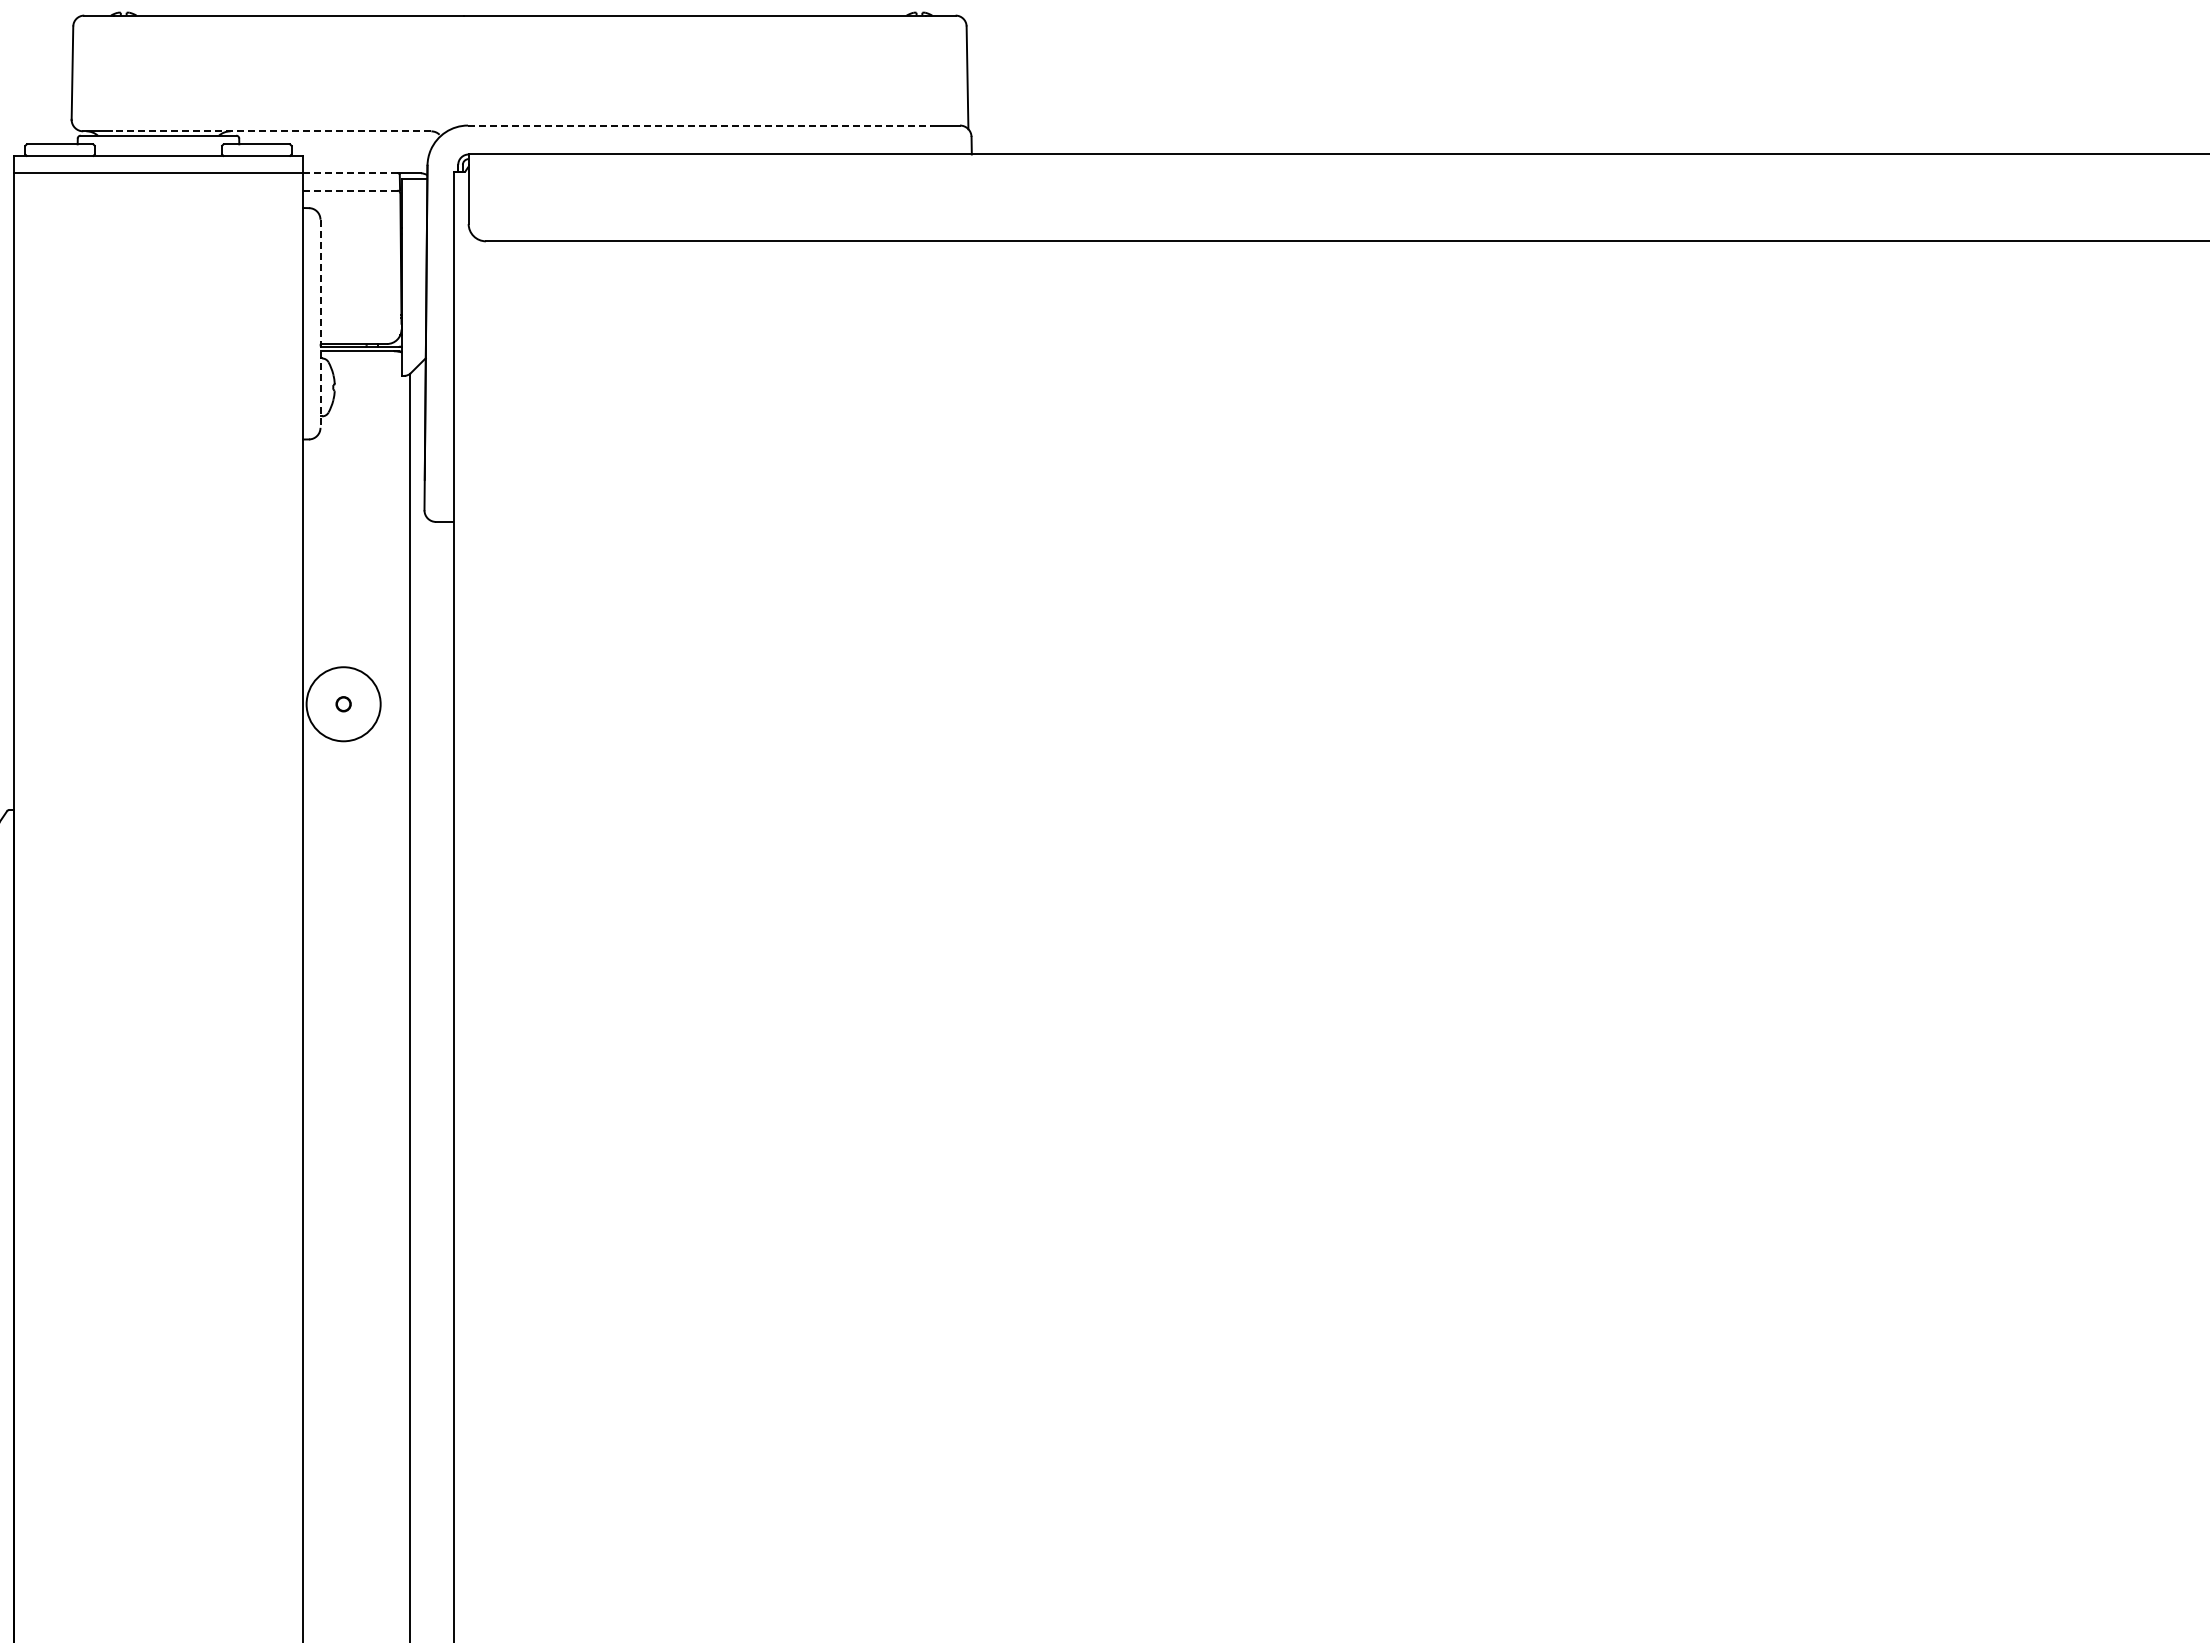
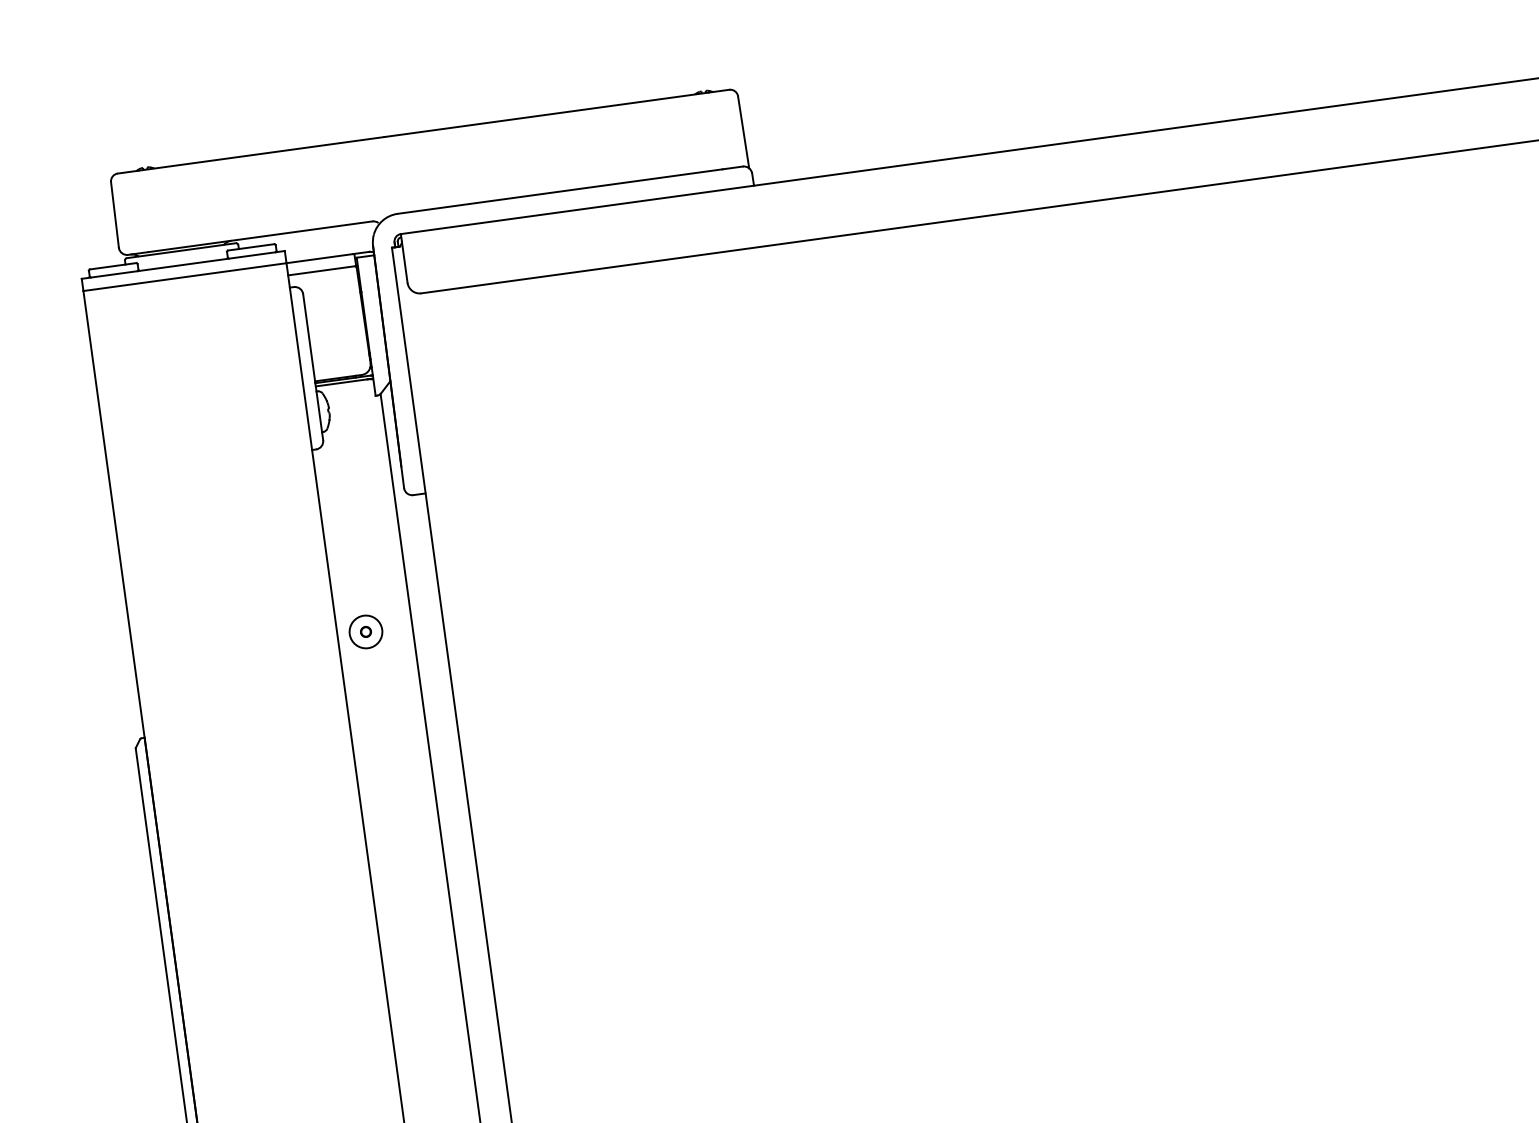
line: (699, 125) -> (560, 191), dashed -> solid
line: (271, 131) -> (260, 236), dashed -> solid
line: (350, 173) -> (319, 258), dashed -> solid
line: (352, 190) -> (322, 270), dashed -> solid
line: (320, 324) -> (313, 367), dashed -> solid
circle: (343, 704) -> (365, 632), size x0.62

